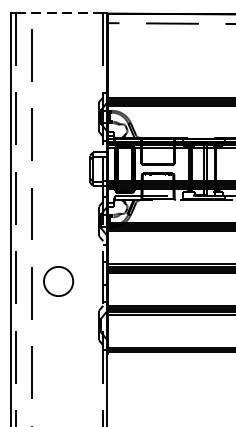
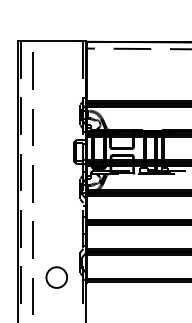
line: (58, 13) -> (51, 41), dashed -> solid
circle: (58, 281) -> (56, 277), moved

